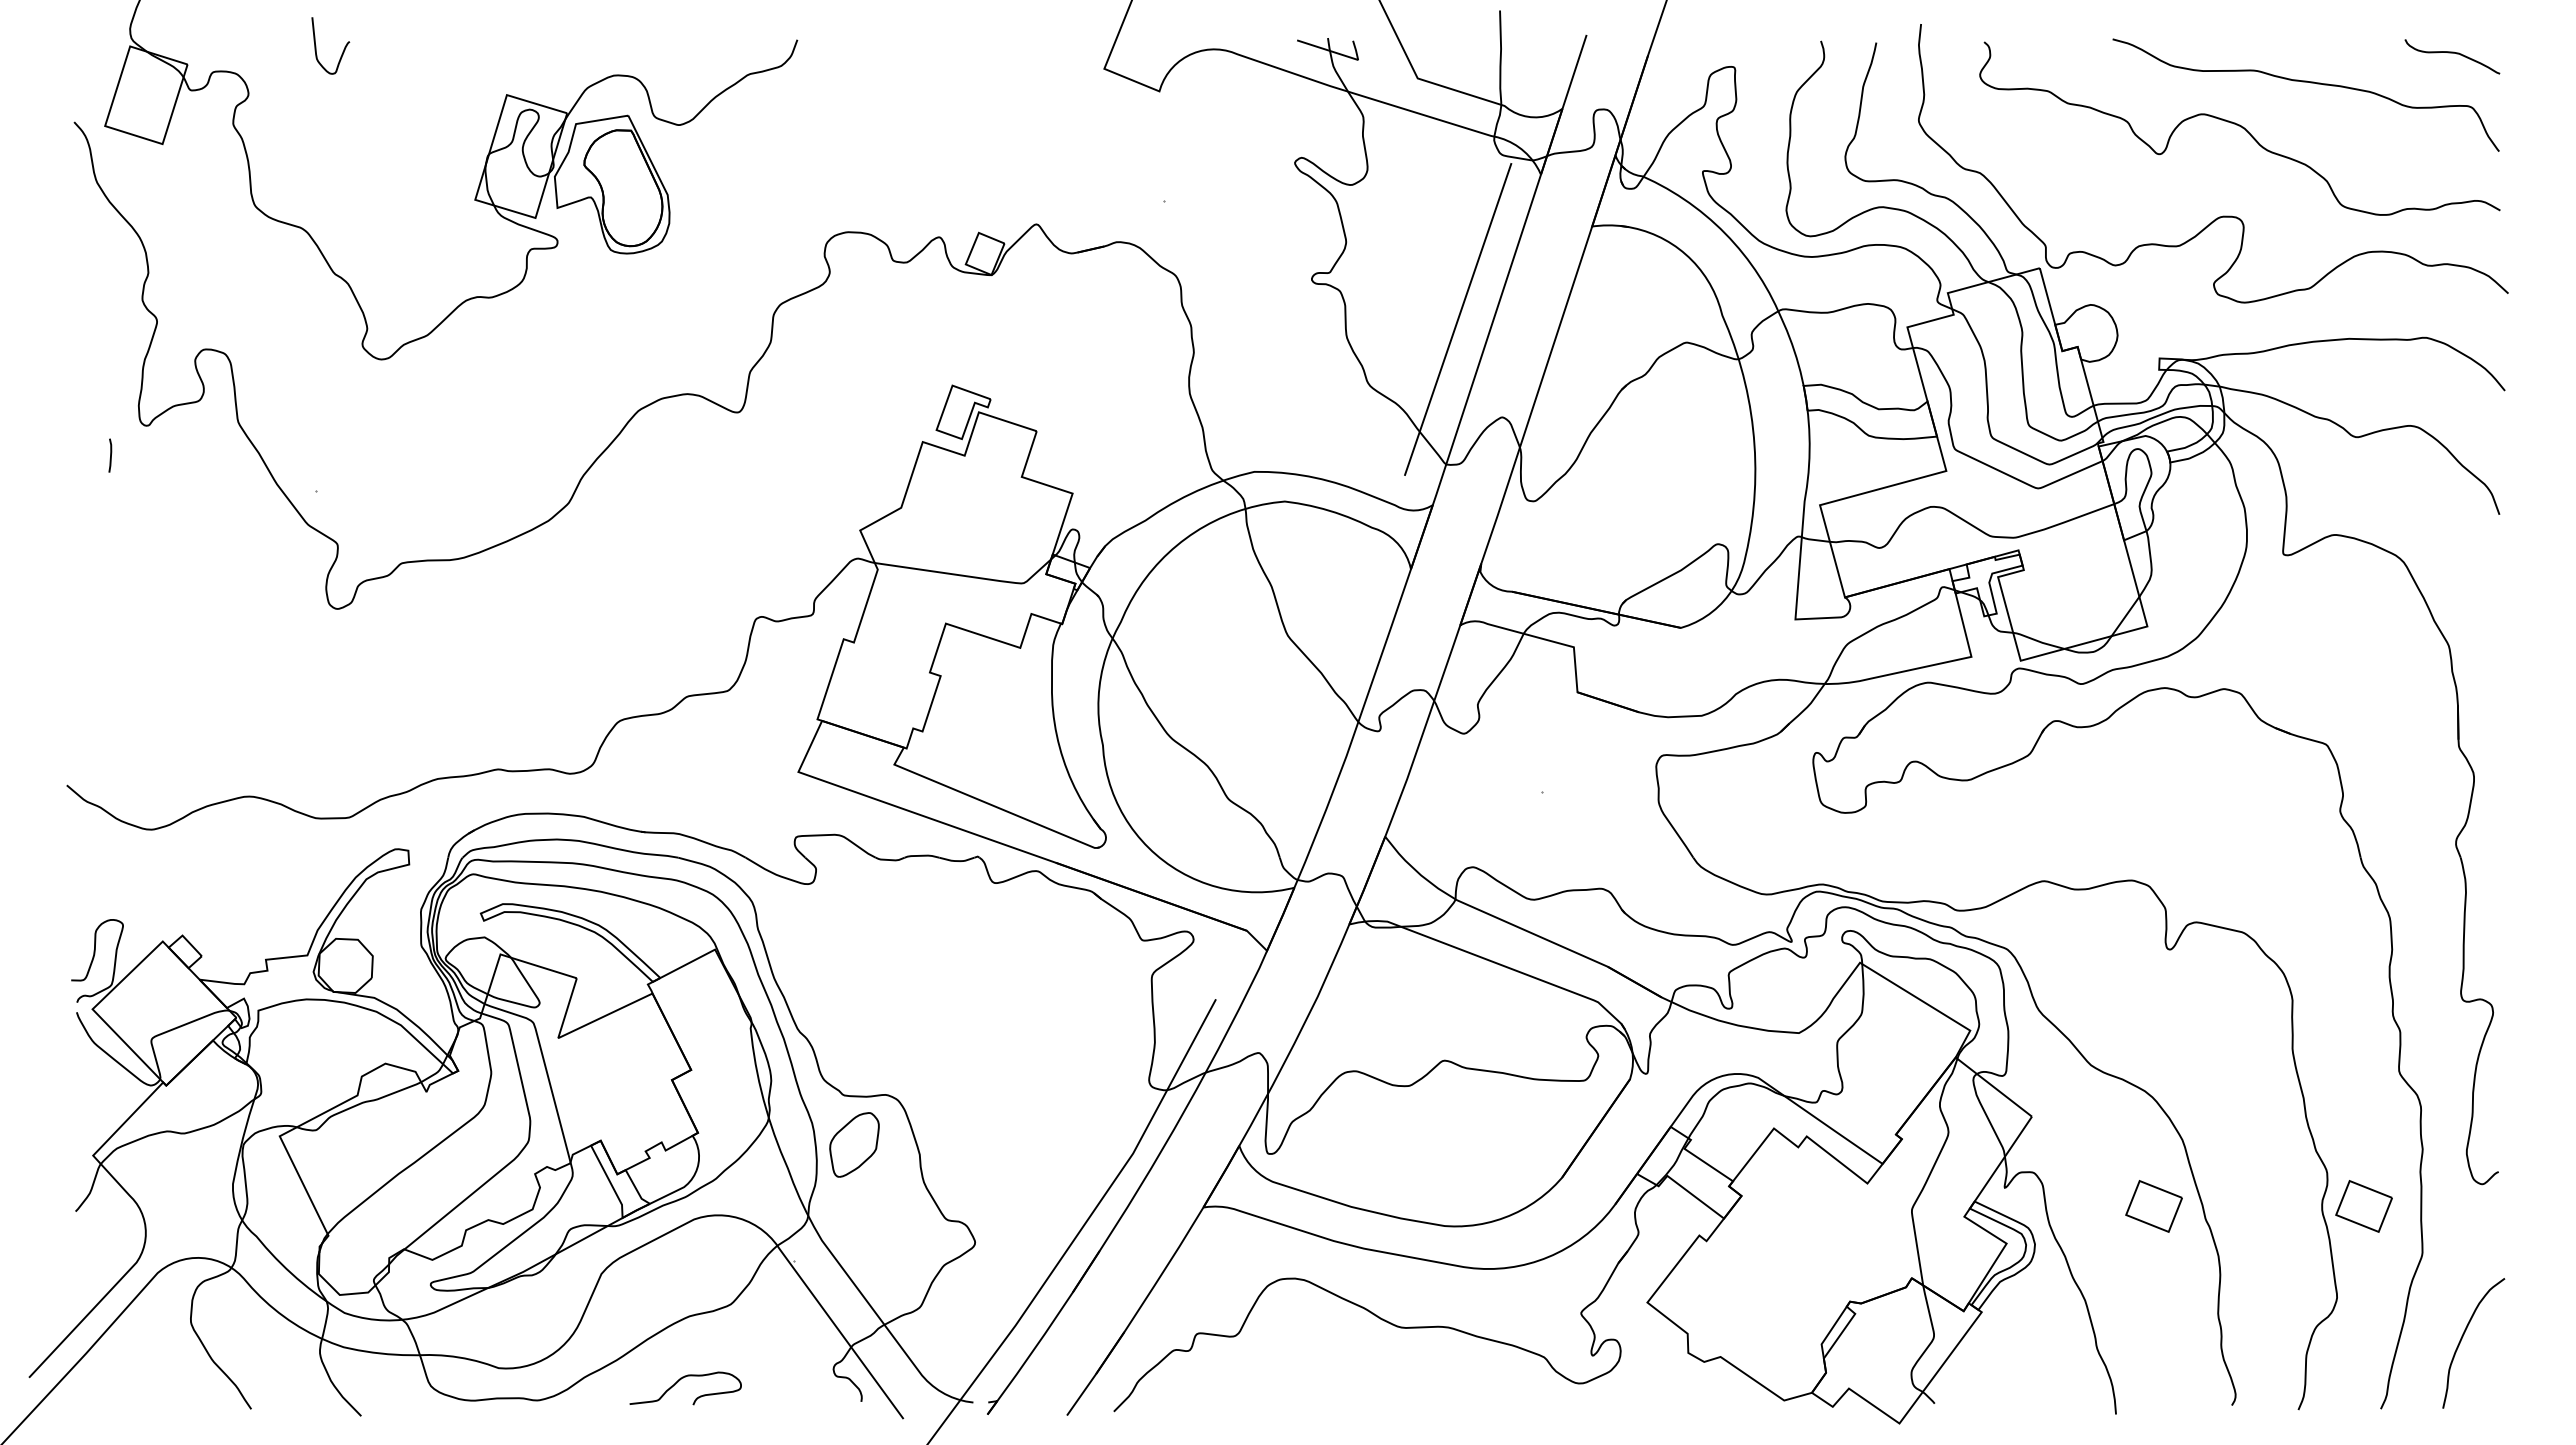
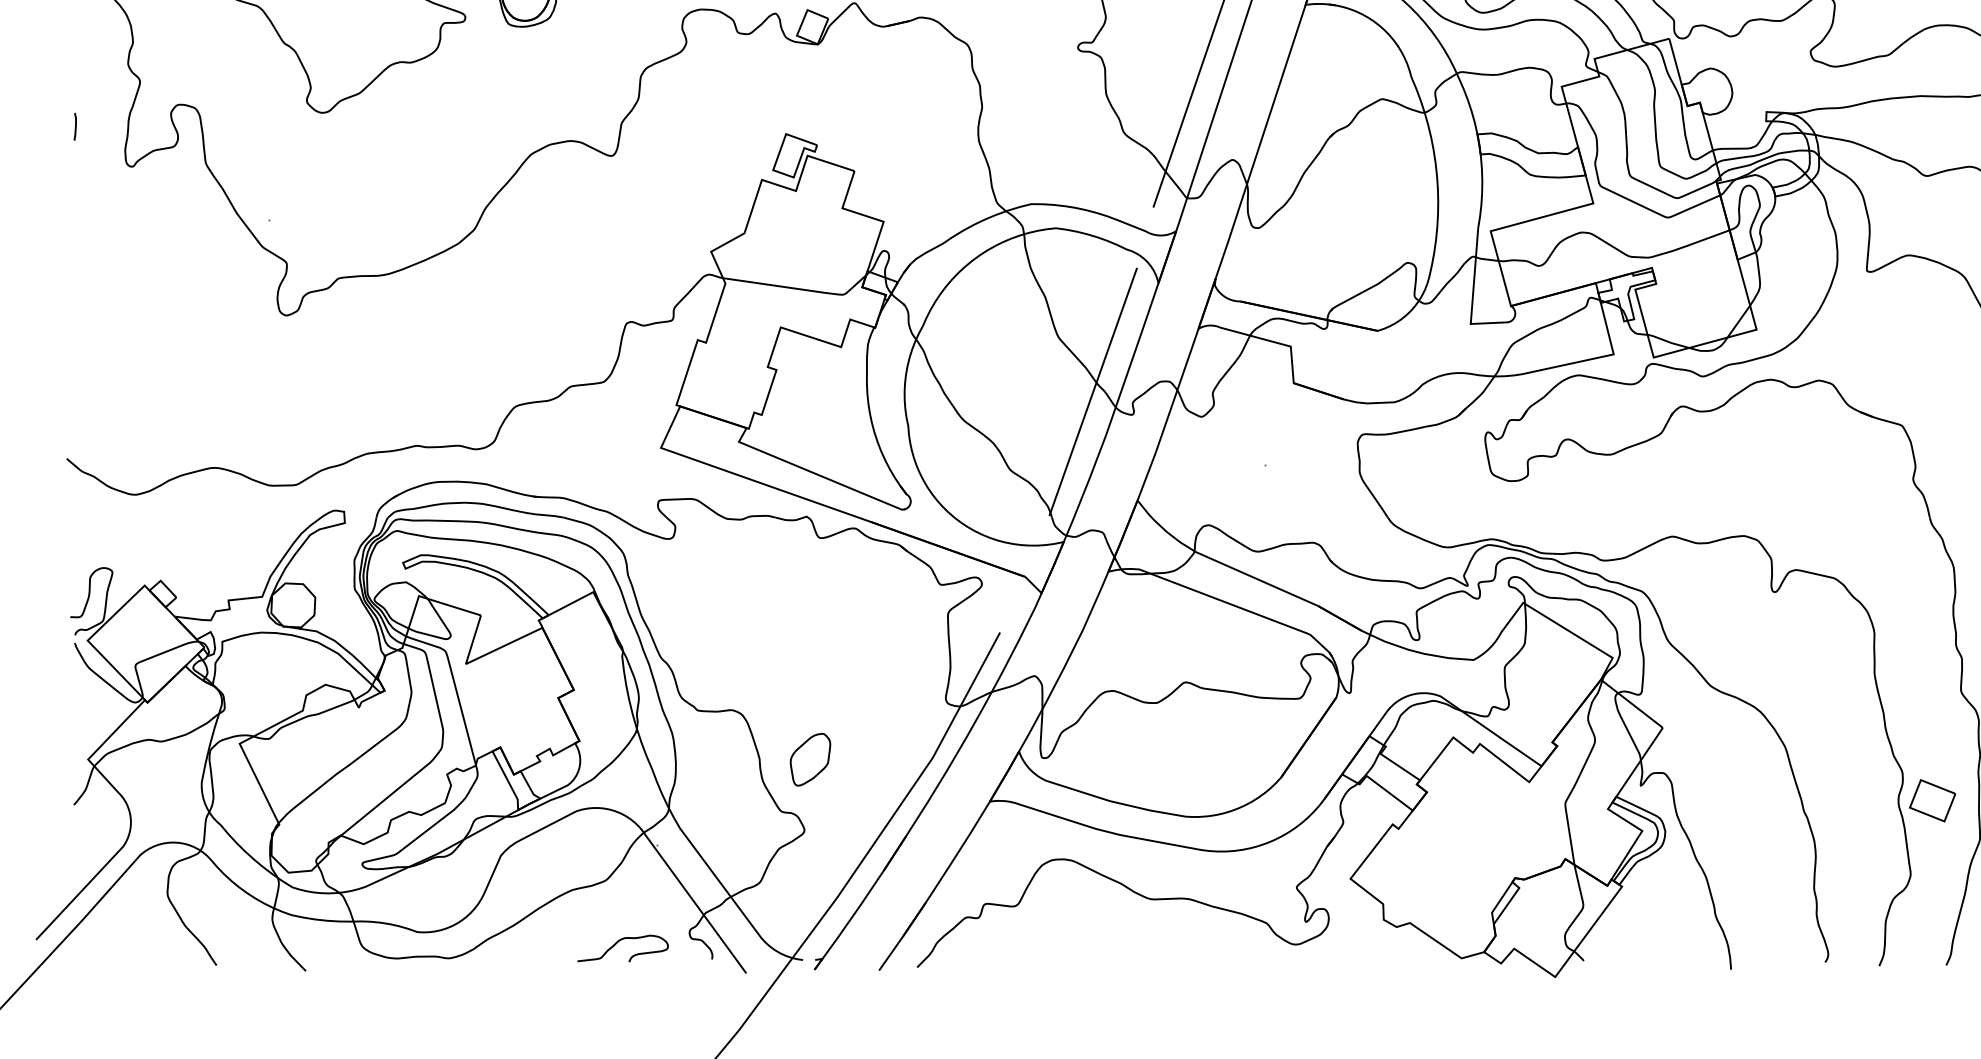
line: (110, 455) -> (75, 126), moved
line: (1330, 702) -> (1093, 391), added
part: (854, 1144) -> (810, 759), moved
part: (2153, 1206) -> (1761, 800), removed
curve: (679, 1381) -> (617, 942), moved

